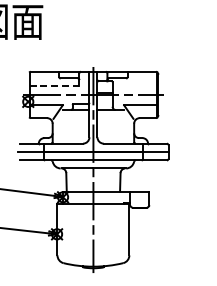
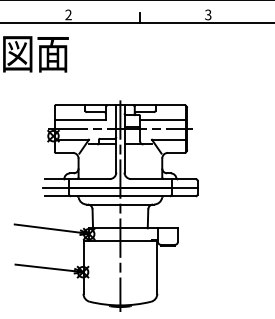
line: (54, 86) -> (80, 120), dashed -> solid
line: (134, 86) -> (162, 120), added

